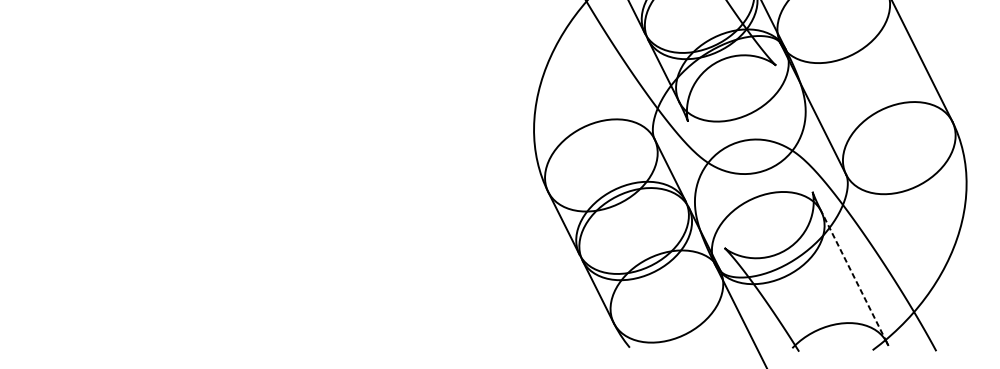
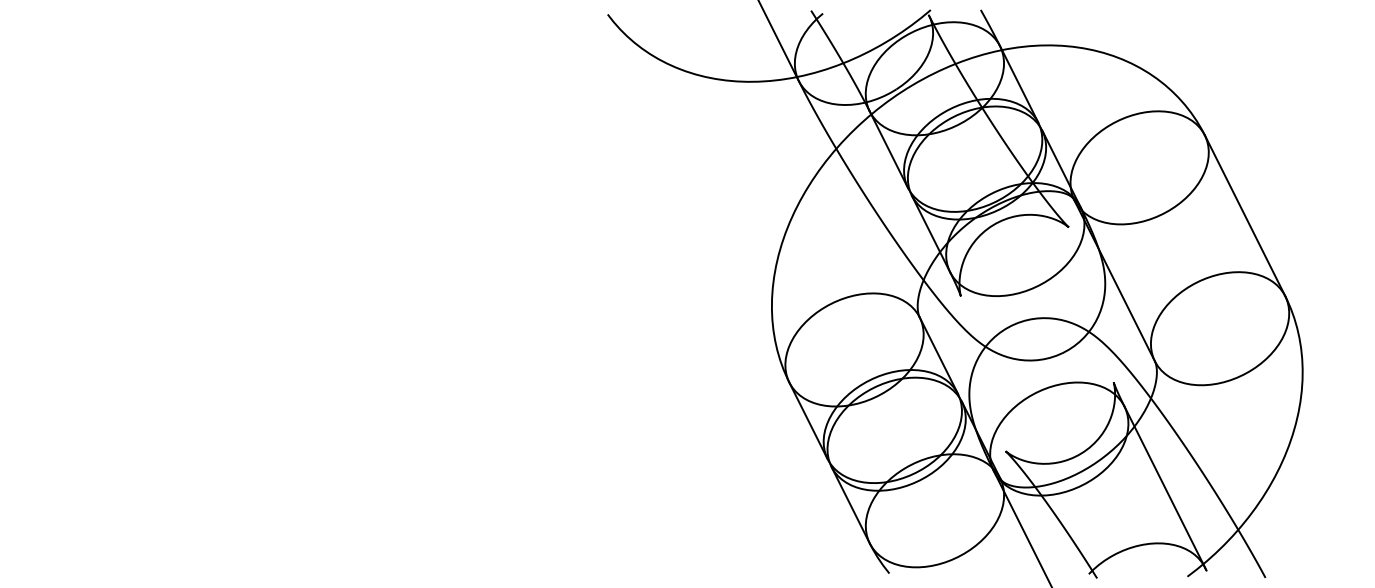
line: (853, 276) -> (1164, 486), dashed -> solid

